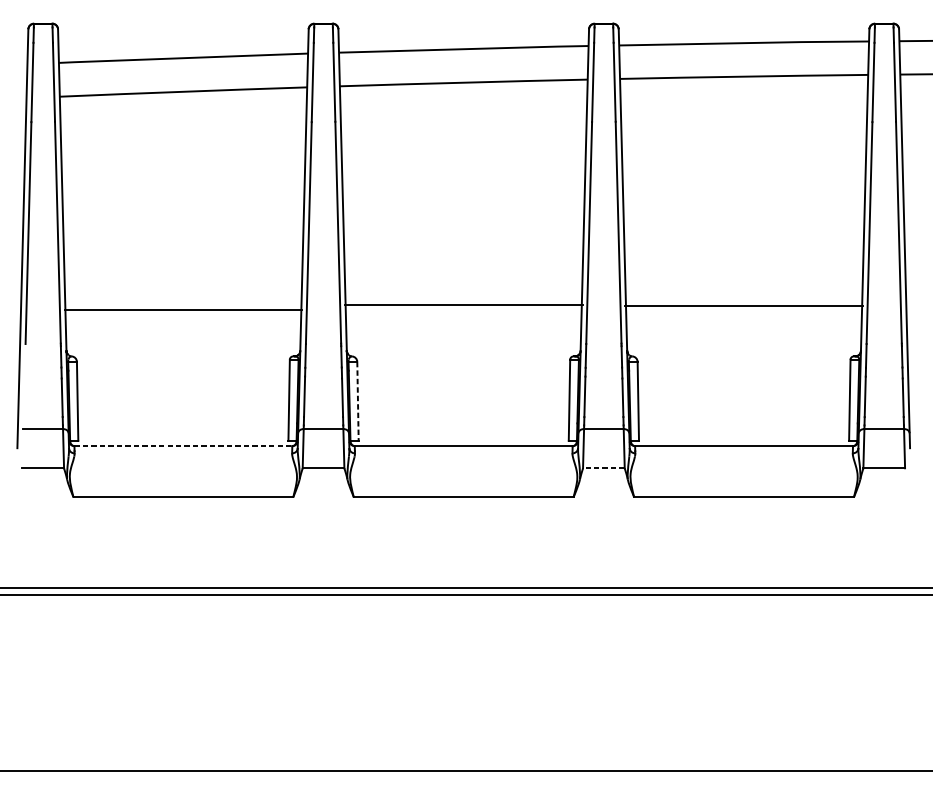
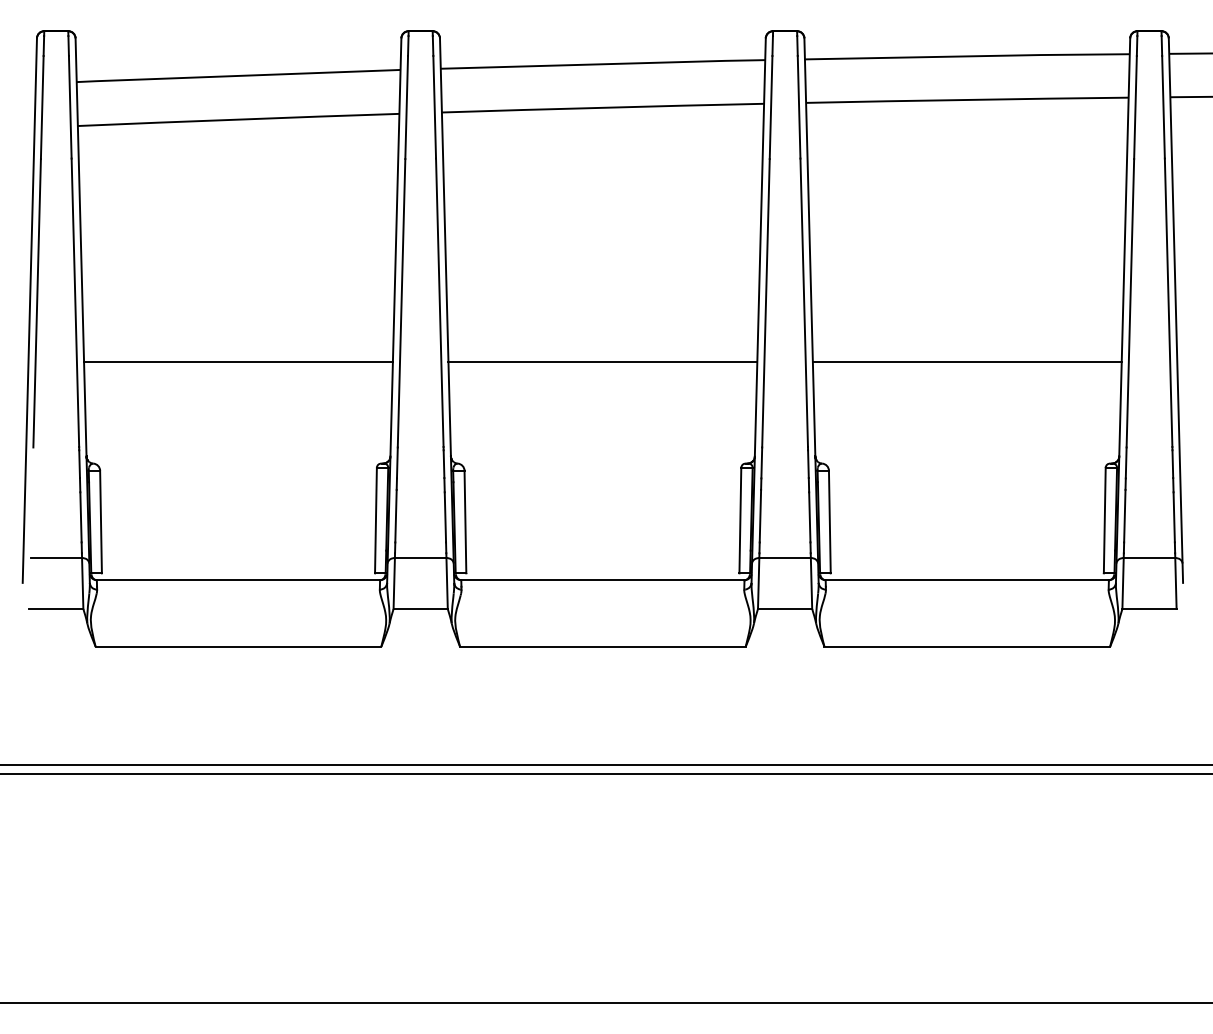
line: (463, 304) -> (602, 361), moved
line: (743, 306) -> (966, 361), moved
line: (183, 310) -> (238, 361), moved
line: (358, 401) -> (465, 522), dashed -> solid
line: (183, 446) -> (238, 580), dashed -> solid
line: (603, 468) -> (784, 609), dashed -> solid

